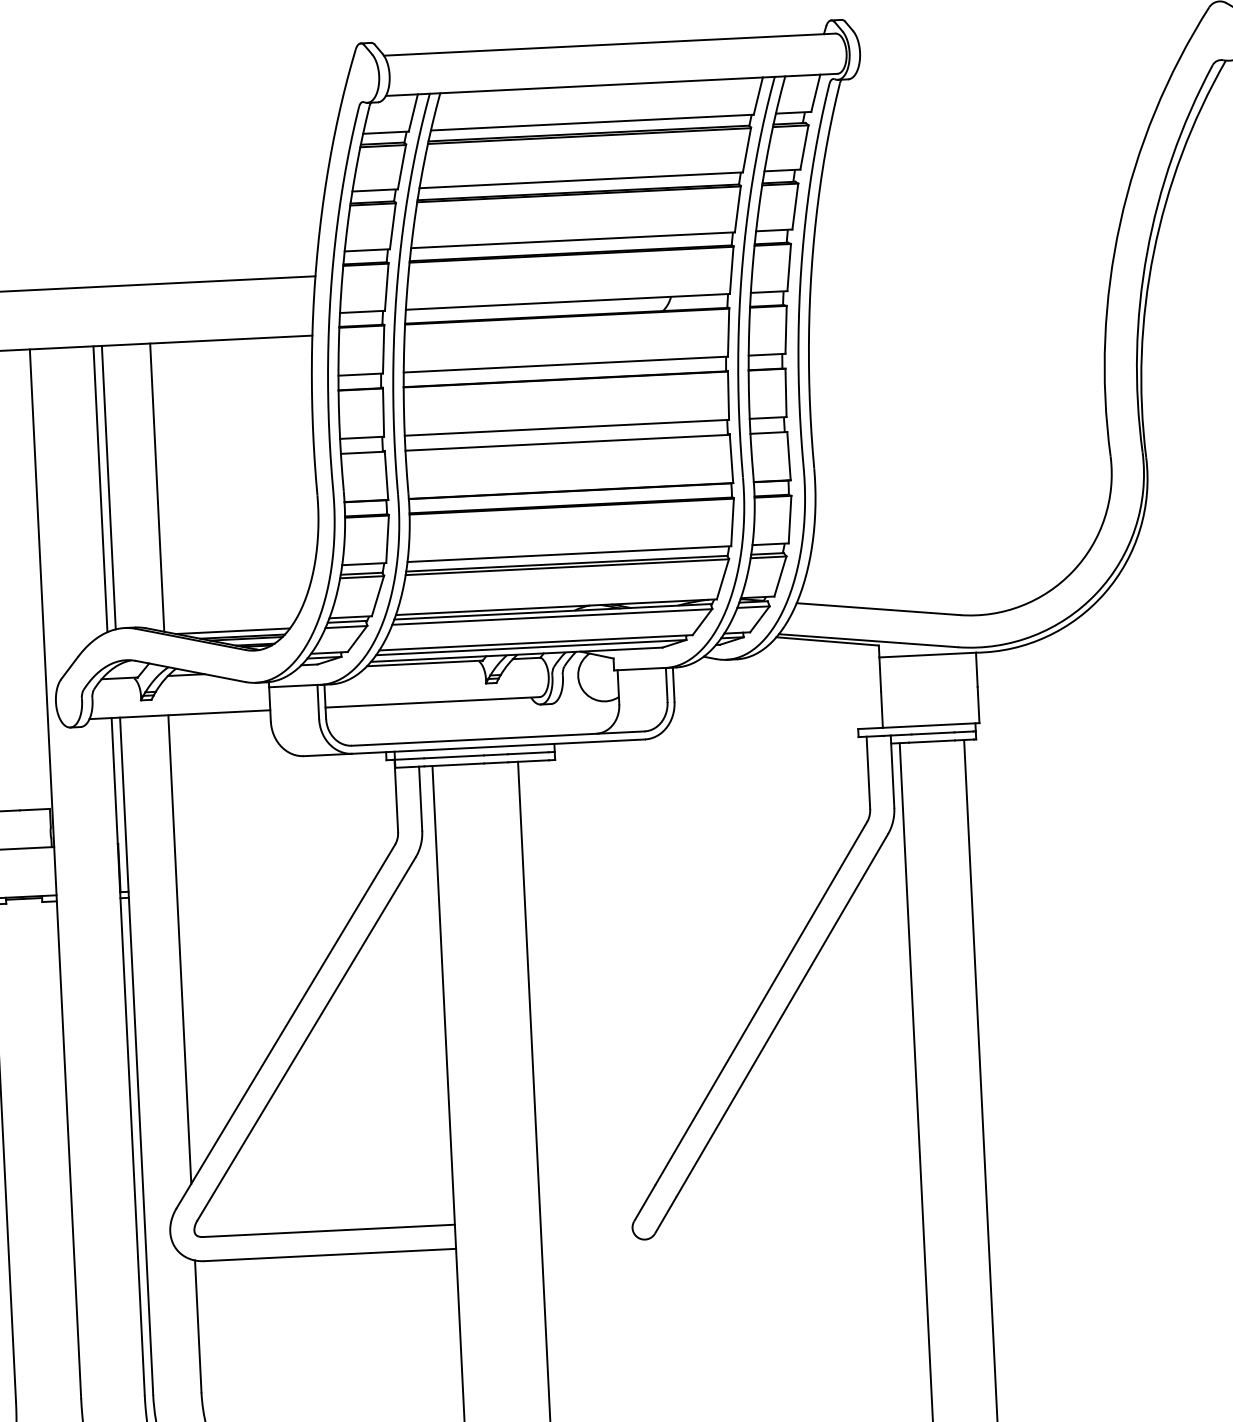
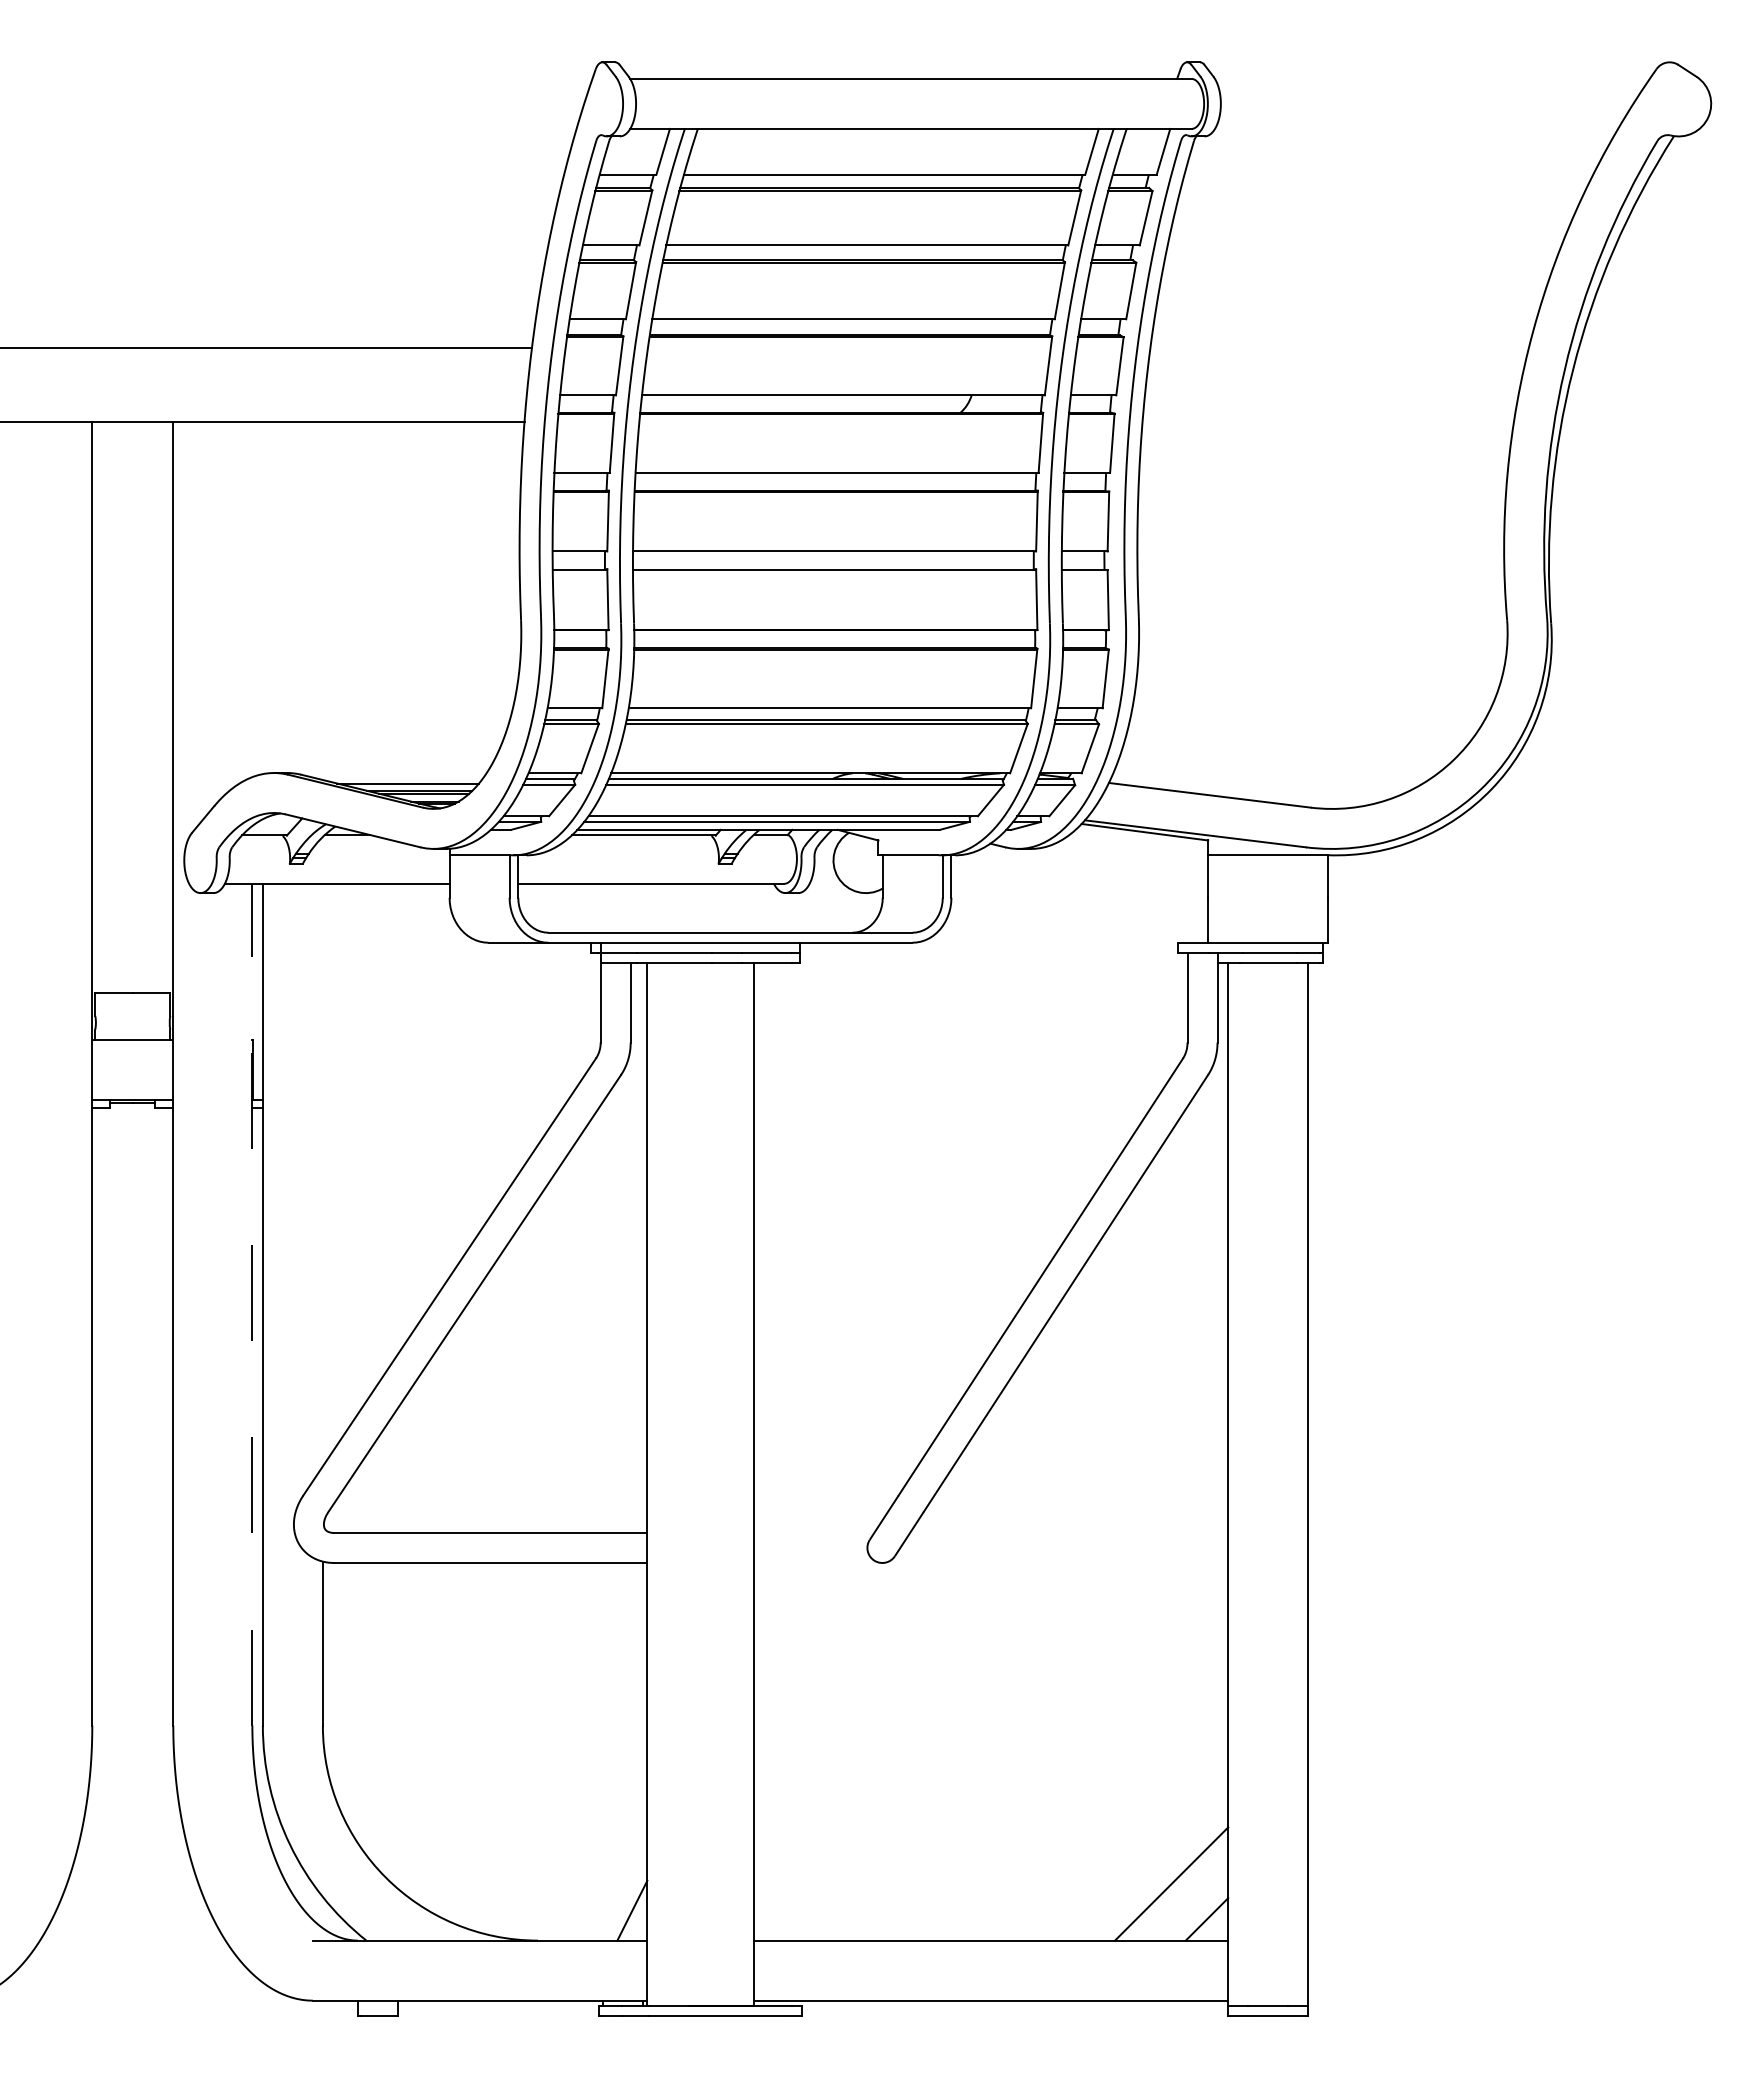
line: (108, 487) -> (262, 597), removed
line: (156, 487) -> (322, 600), removed
line: (100, 489) -> (252, 599), removed
line: (179, 949) -> (322, 1174), removed
line: (128, 1056) -> (252, 1304), solid -> dashed

